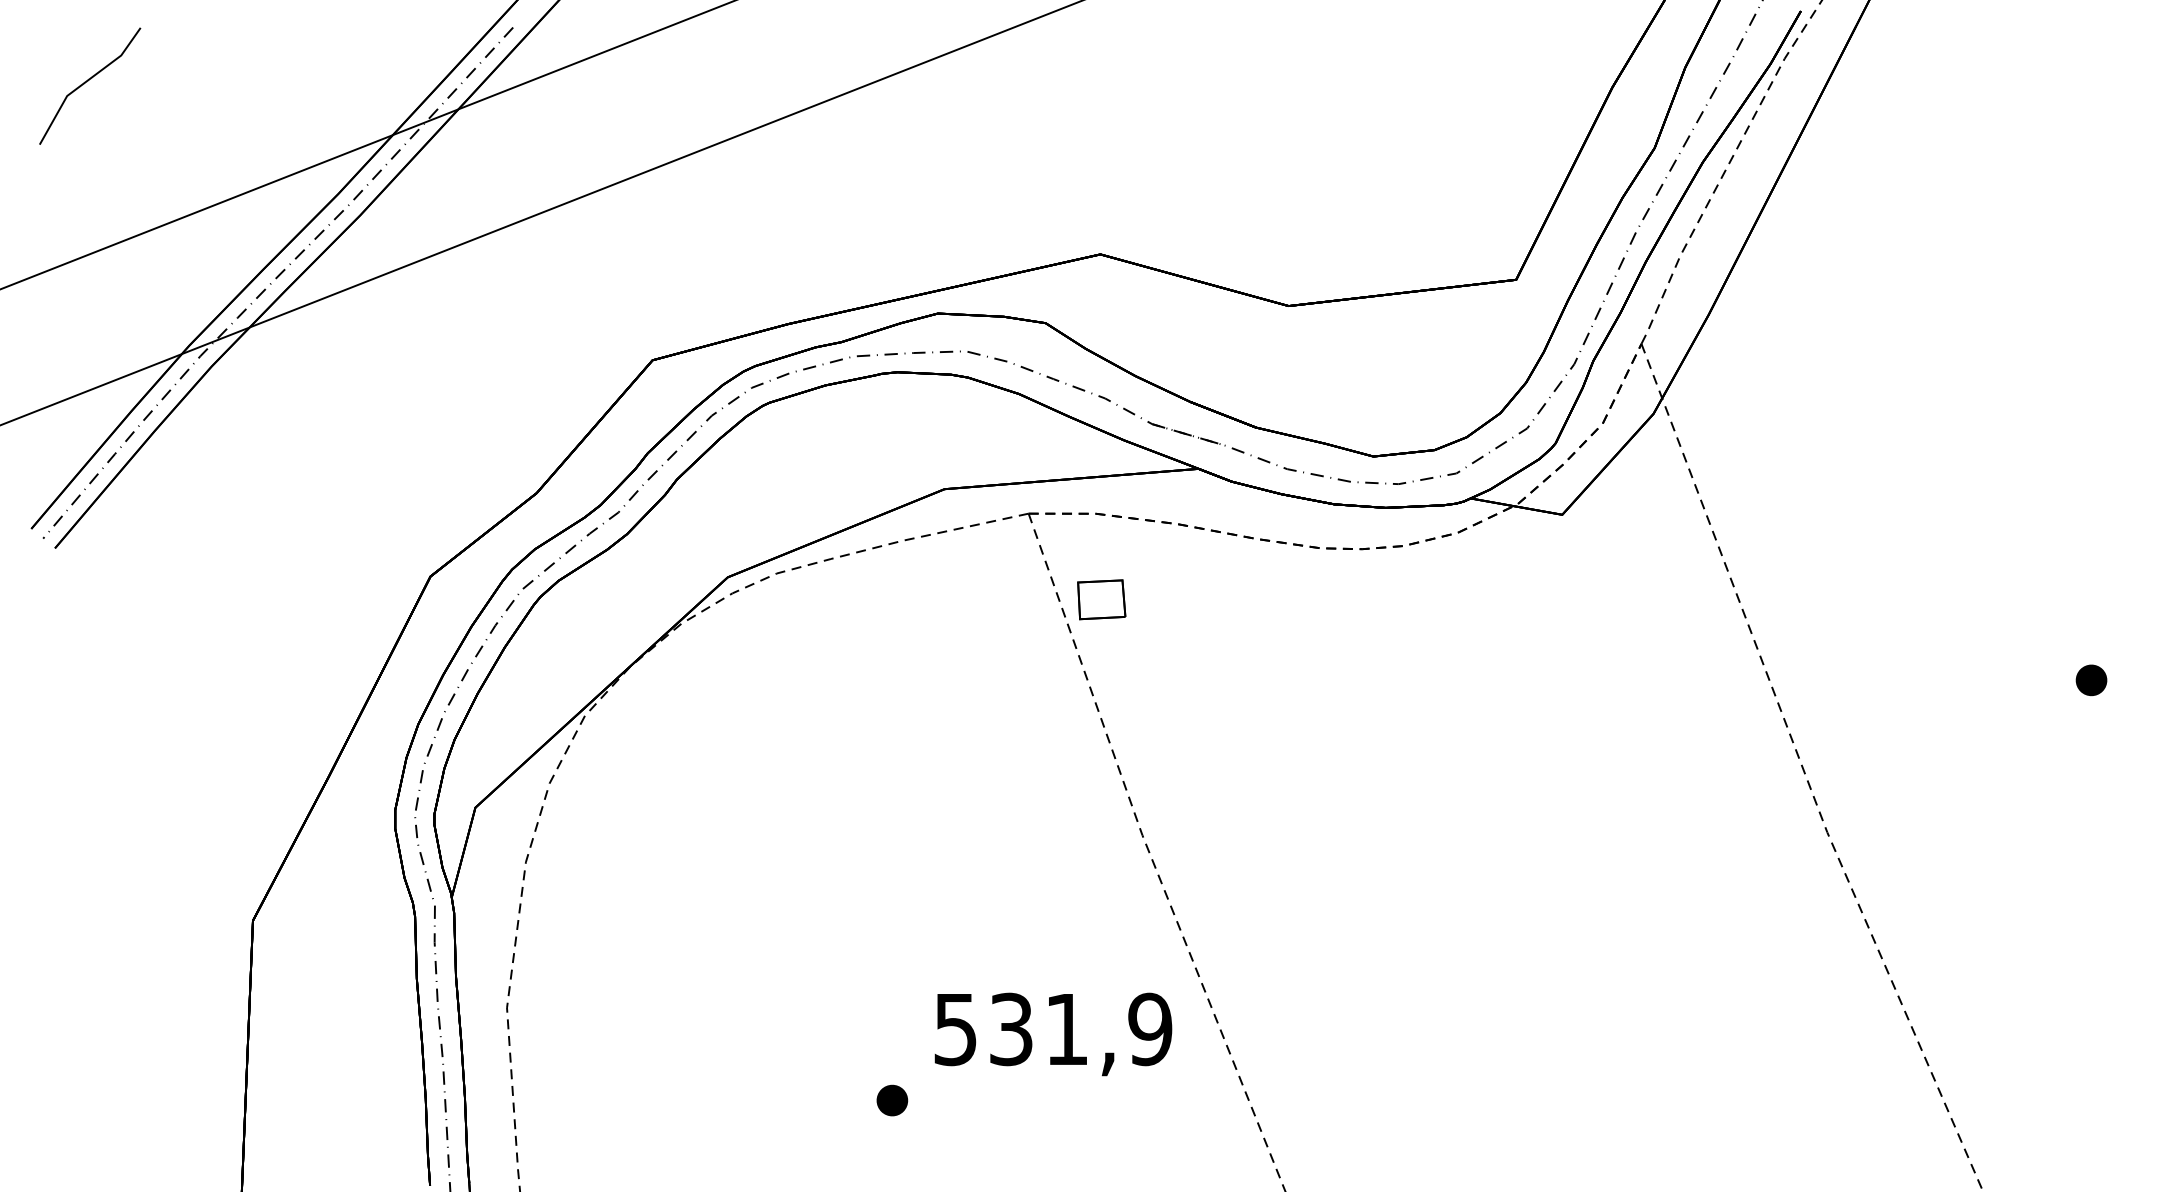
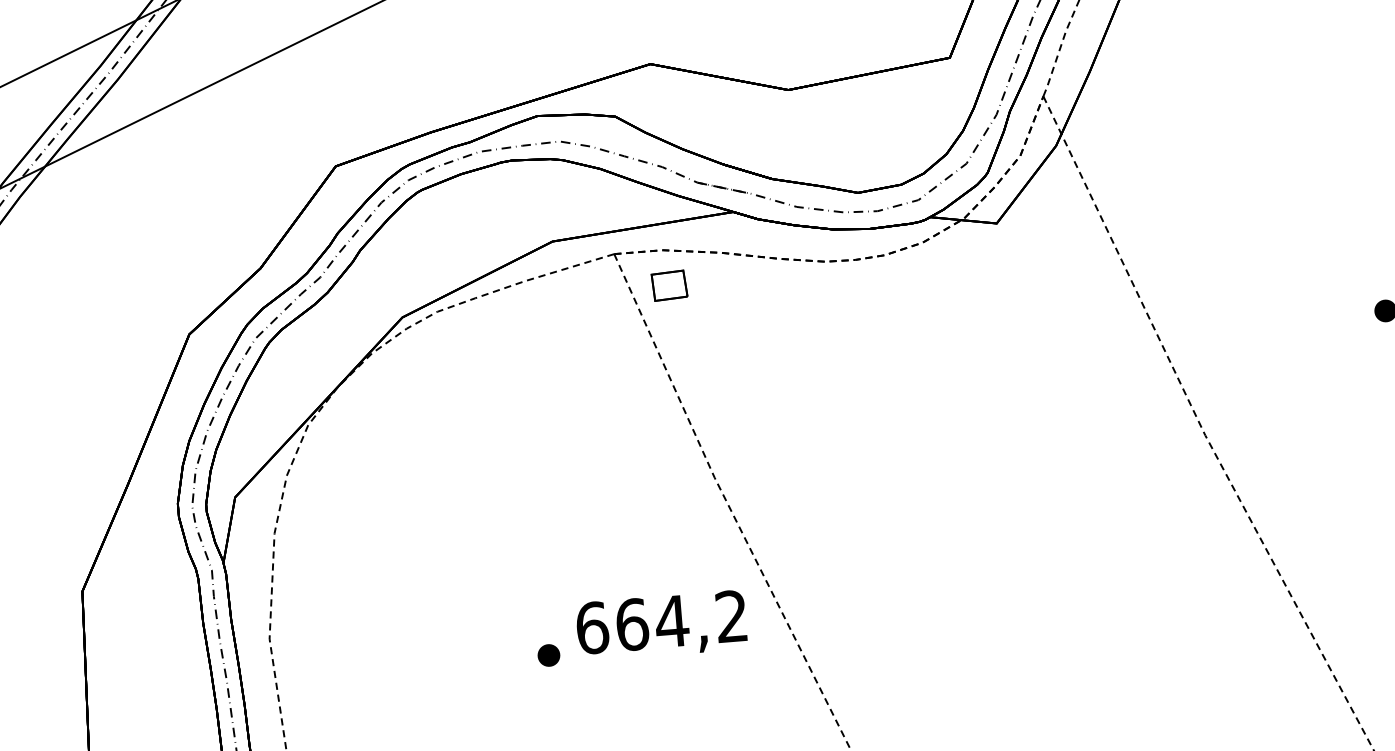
part: (1101, 599) -> (669, 285), moved
text: (1053, 1029) -> (662, 622), 531,9 -> 664,2
part: (892, 1100) -> (549, 655), moved

